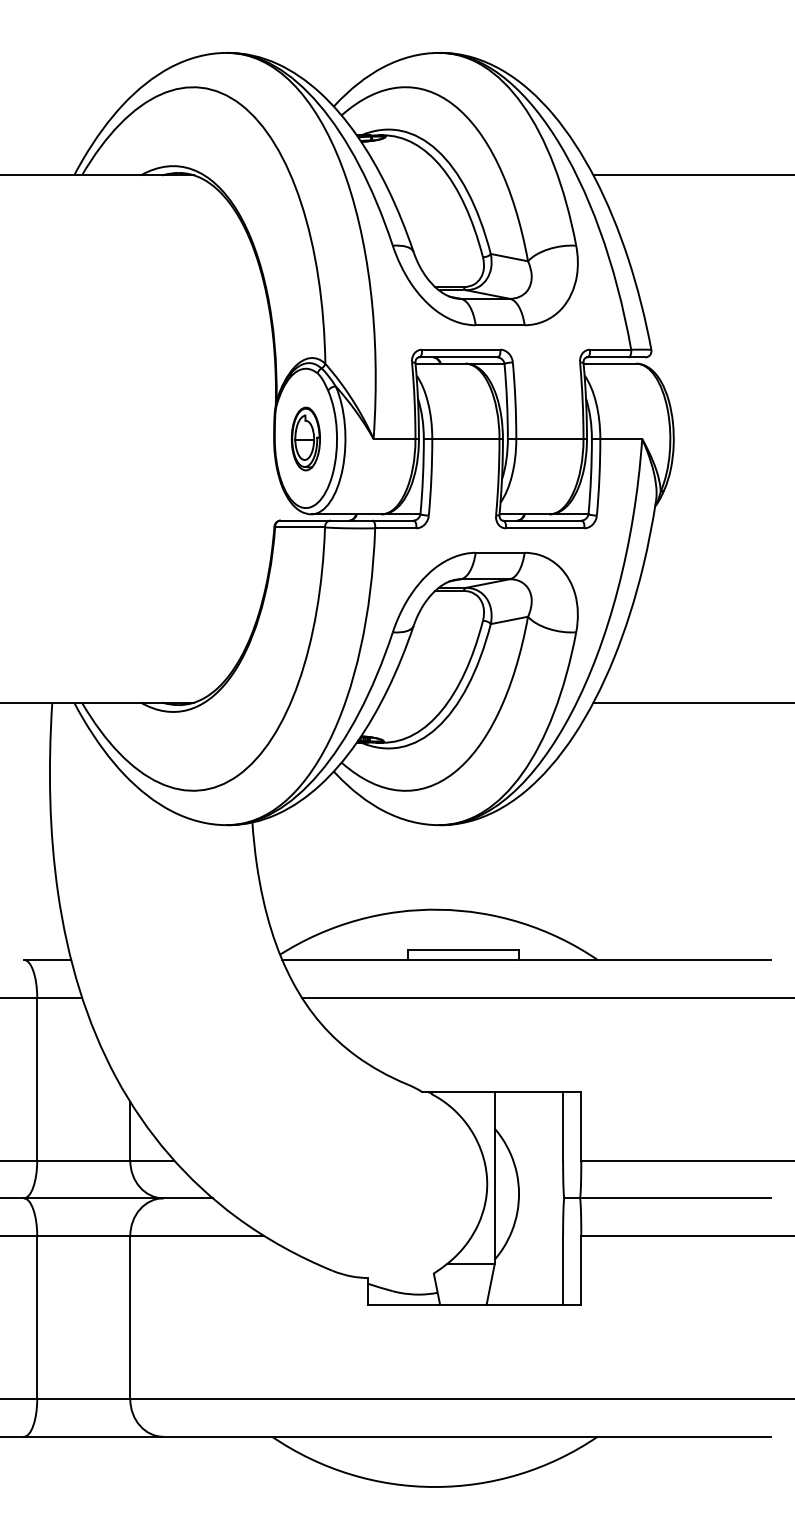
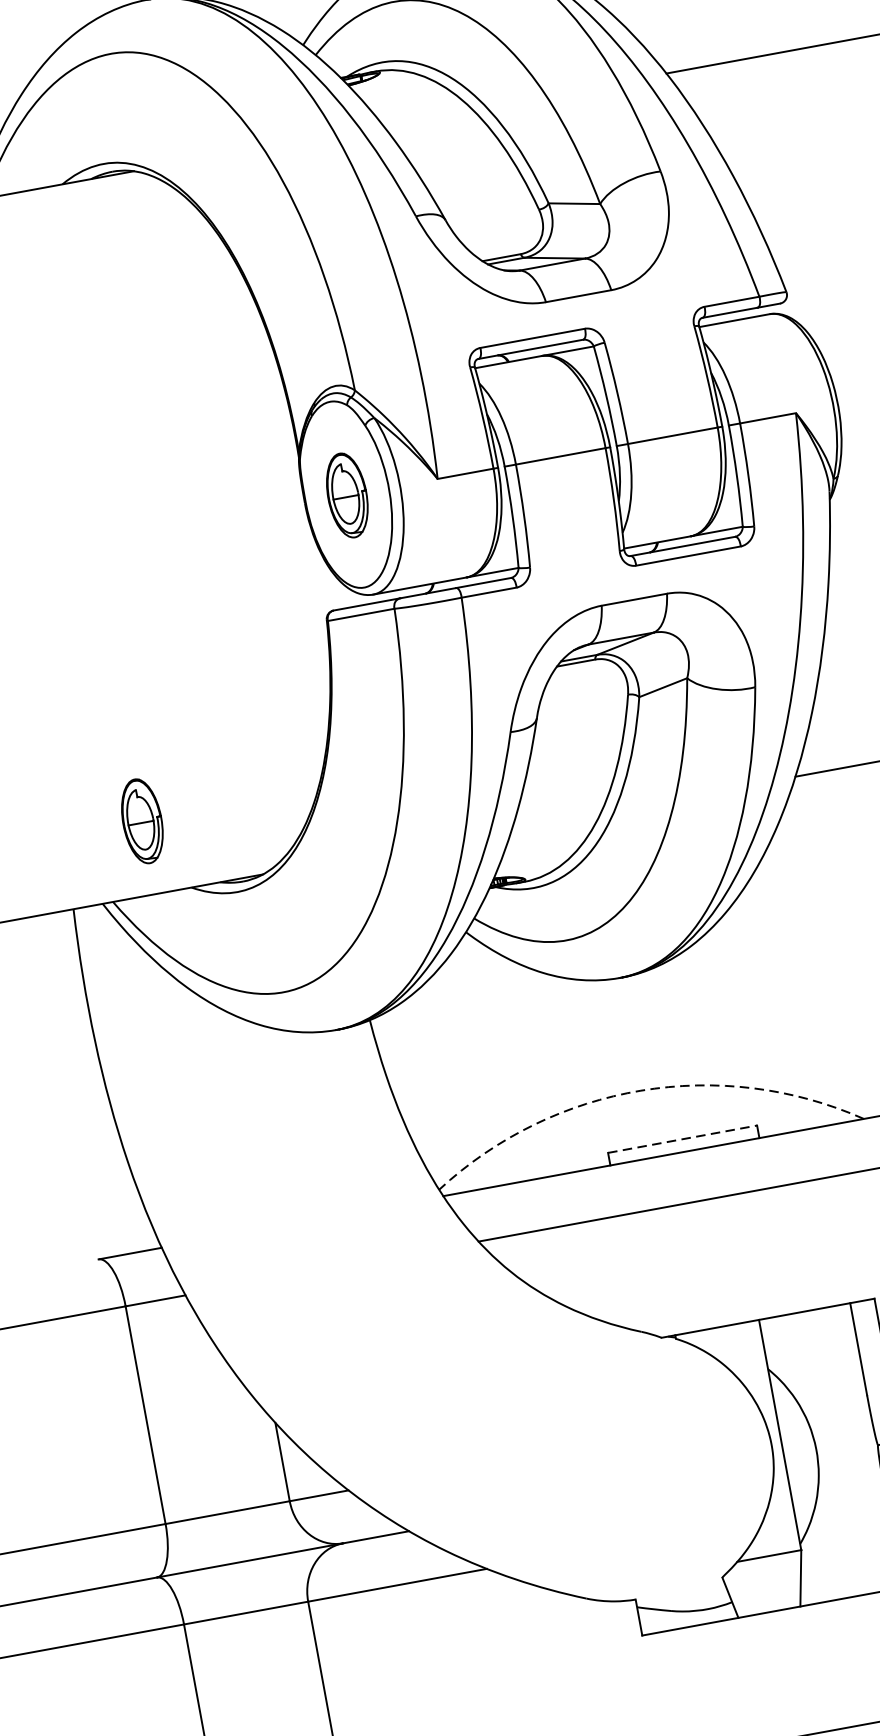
part: (113, 647) -> (141, 820), added
arc: (439, 909) -> (640, 1090), solid -> dashed
line: (463, 950) -> (682, 1139), solid -> dashed

